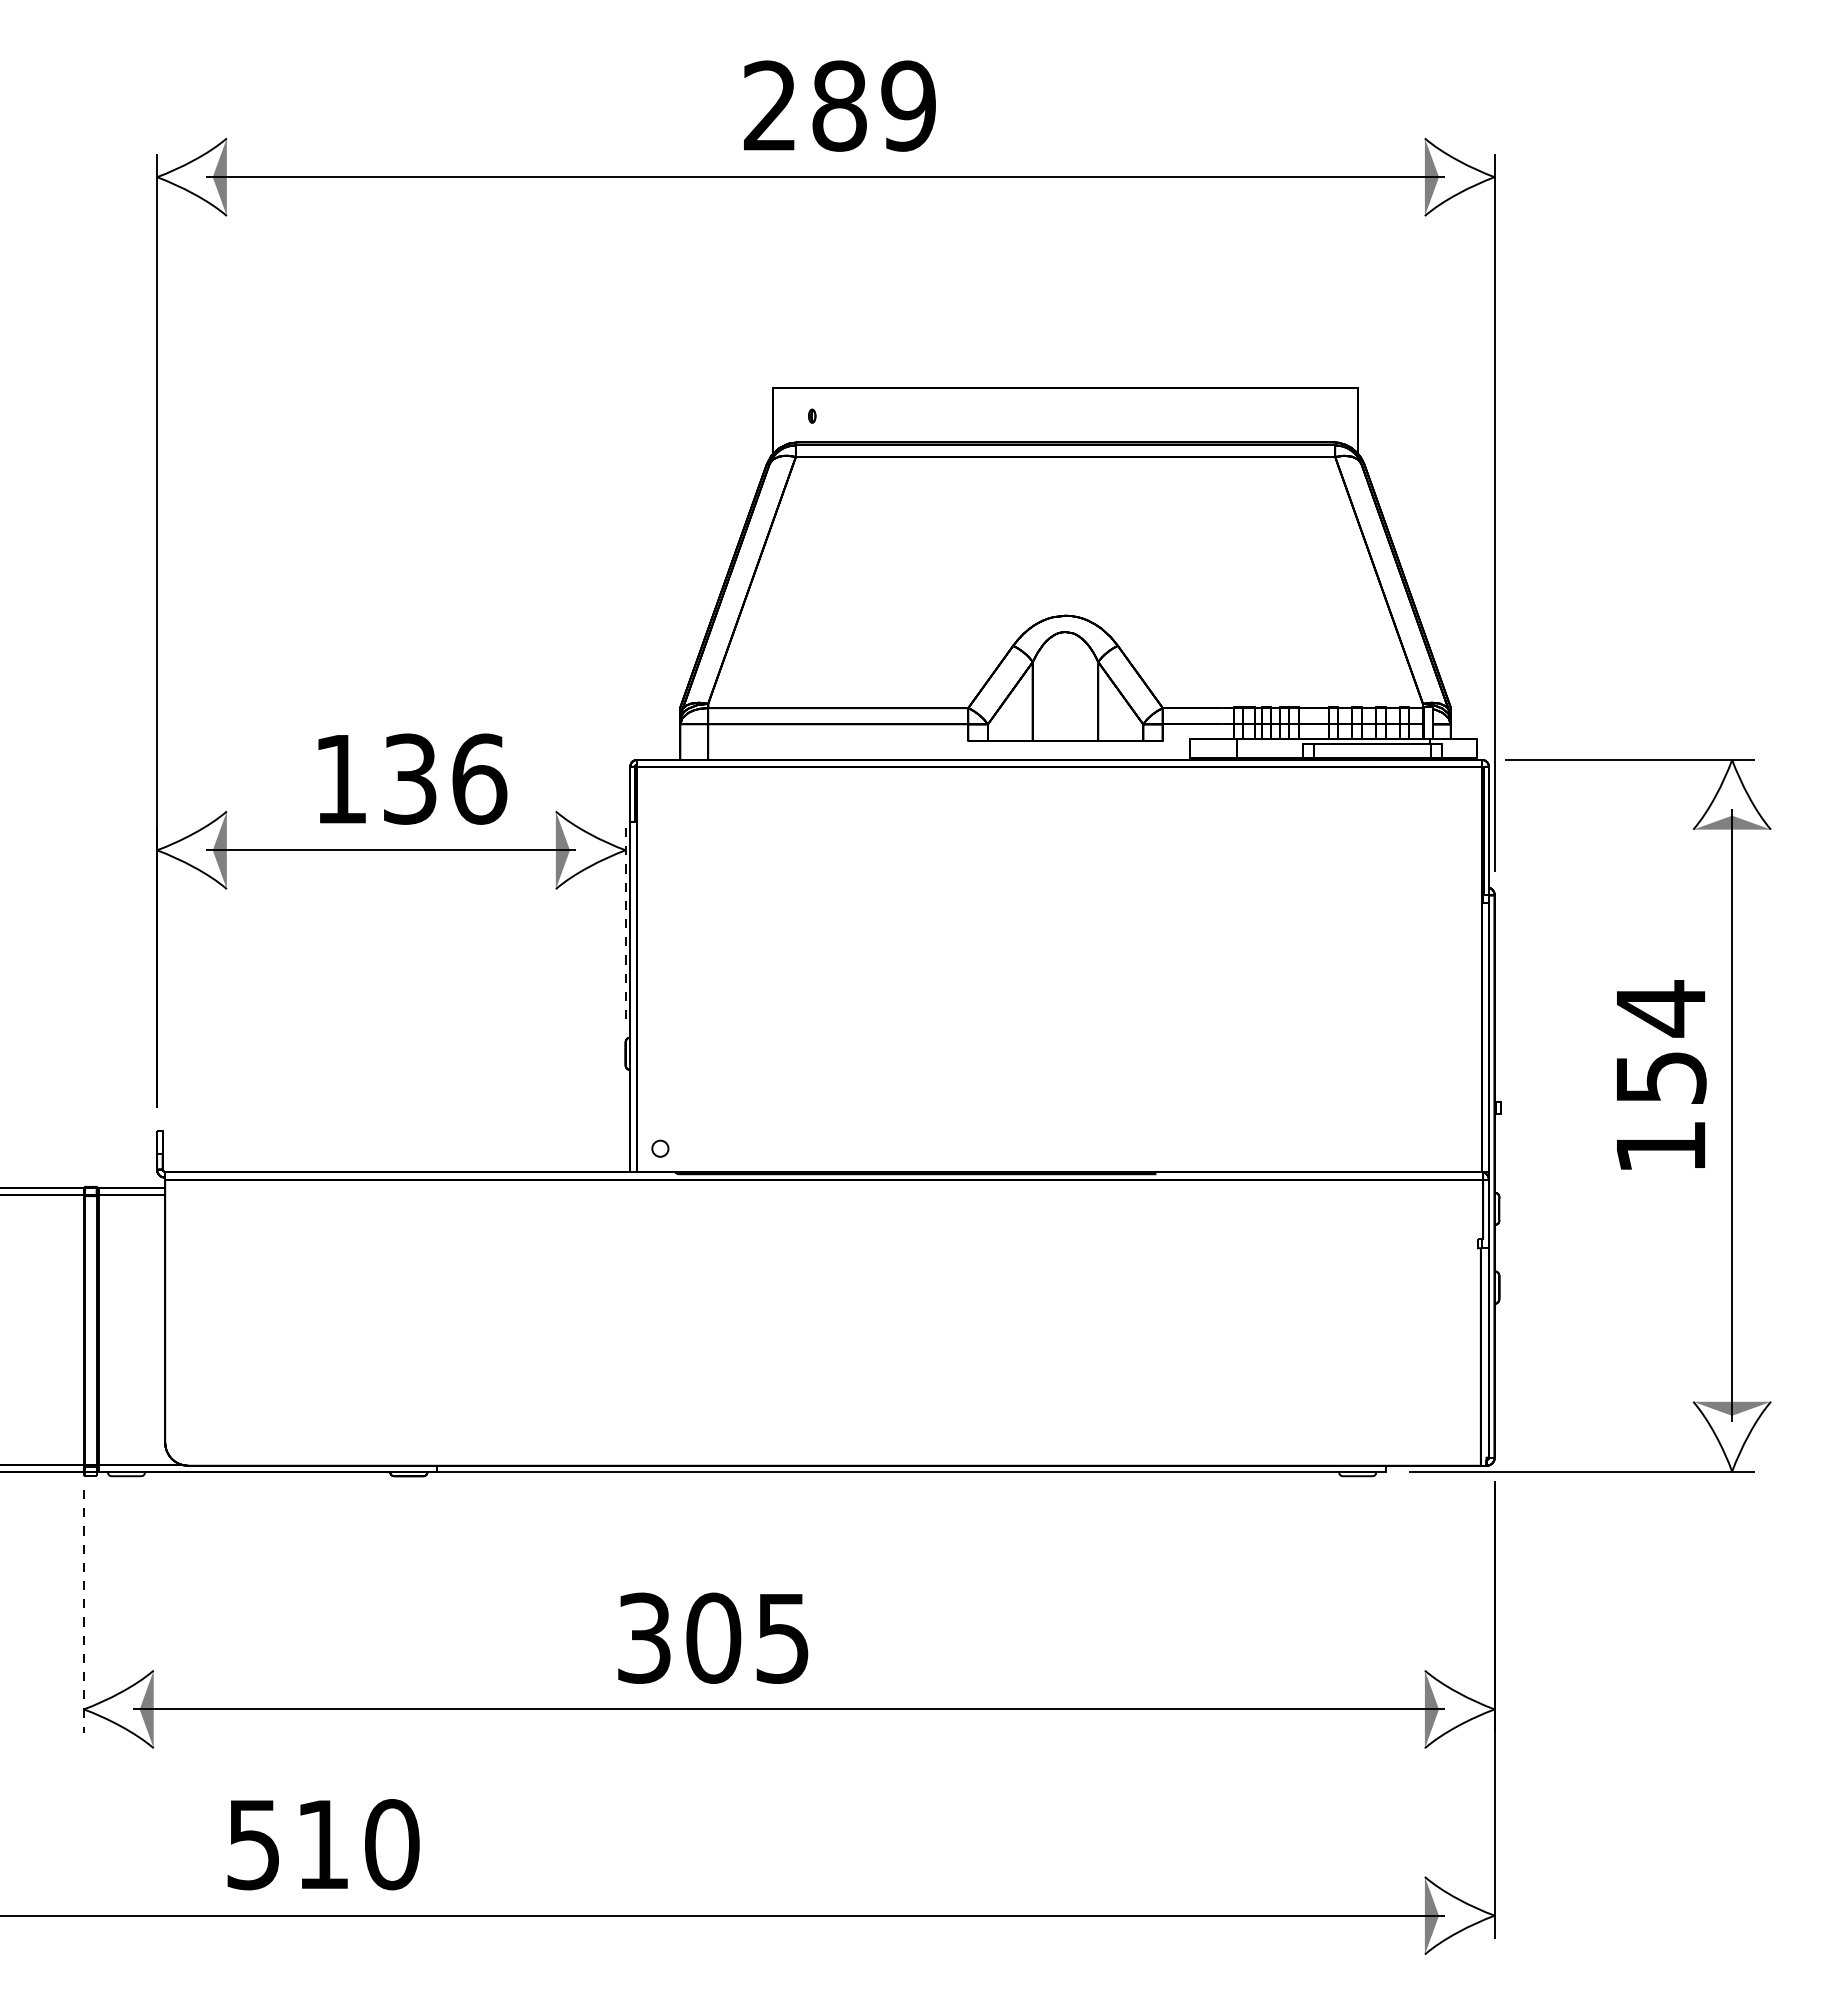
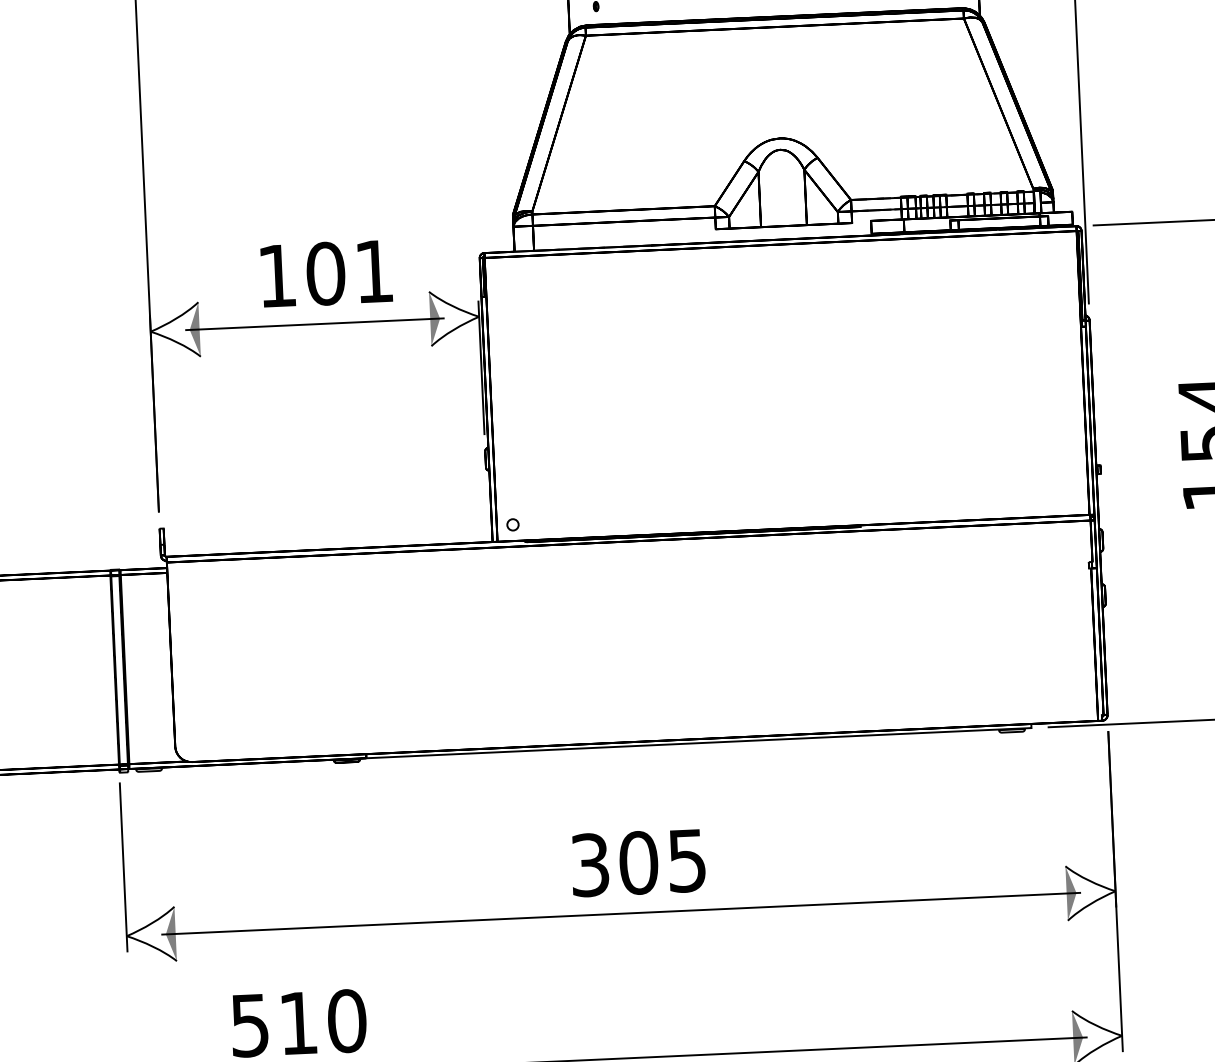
text: (445, 778) -> (350, 272), 136 -> 101
line: (625, 923) -> (481, 368), dashed -> solid
line: (83, 1611) -> (123, 867), dashed -> solid
text: (713, 1637) -> (638, 862), moved

